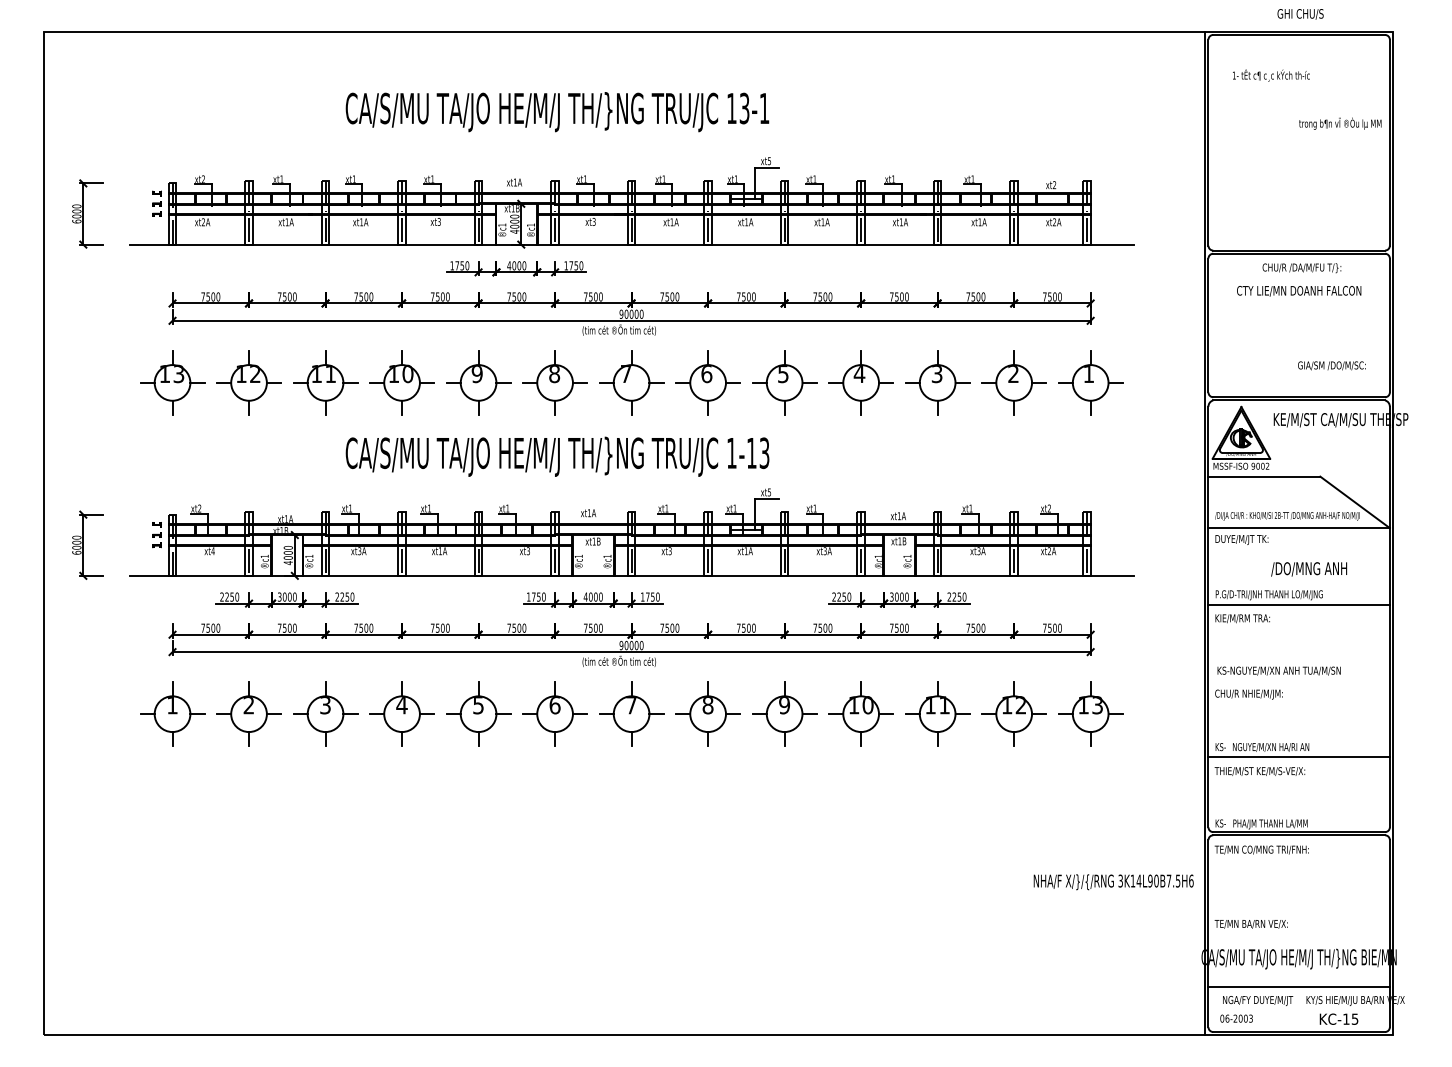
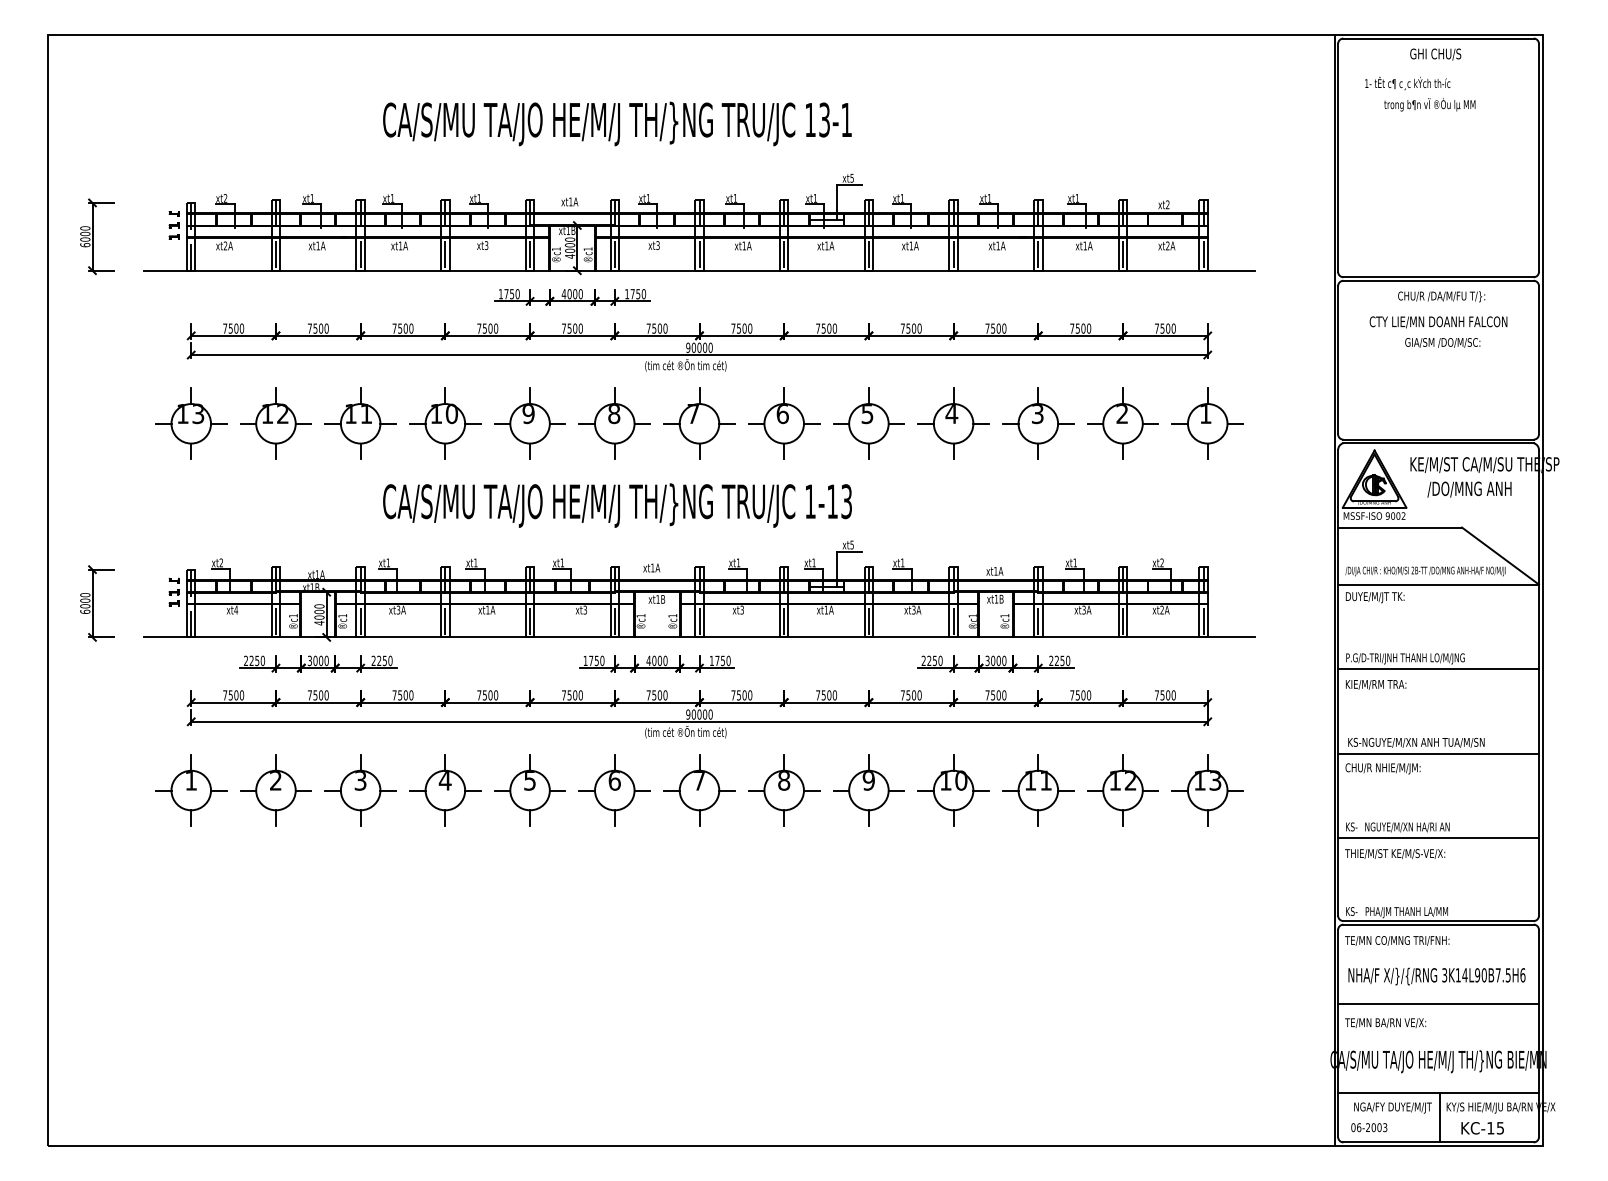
text: (1300, 14) -> (1435, 54), moved
text: (1340, 123) -> (1430, 104), moved
text: (1331, 365) -> (1442, 342), moved
text: (1309, 569) -> (1469, 489), moved
line: (1298, 680) -> (1437, 753), added
text: (1113, 882) -> (1436, 976), moved
line: (1298, 906) -> (1437, 1003), added
line: (1300, 1009) -> (1440, 1117), added

